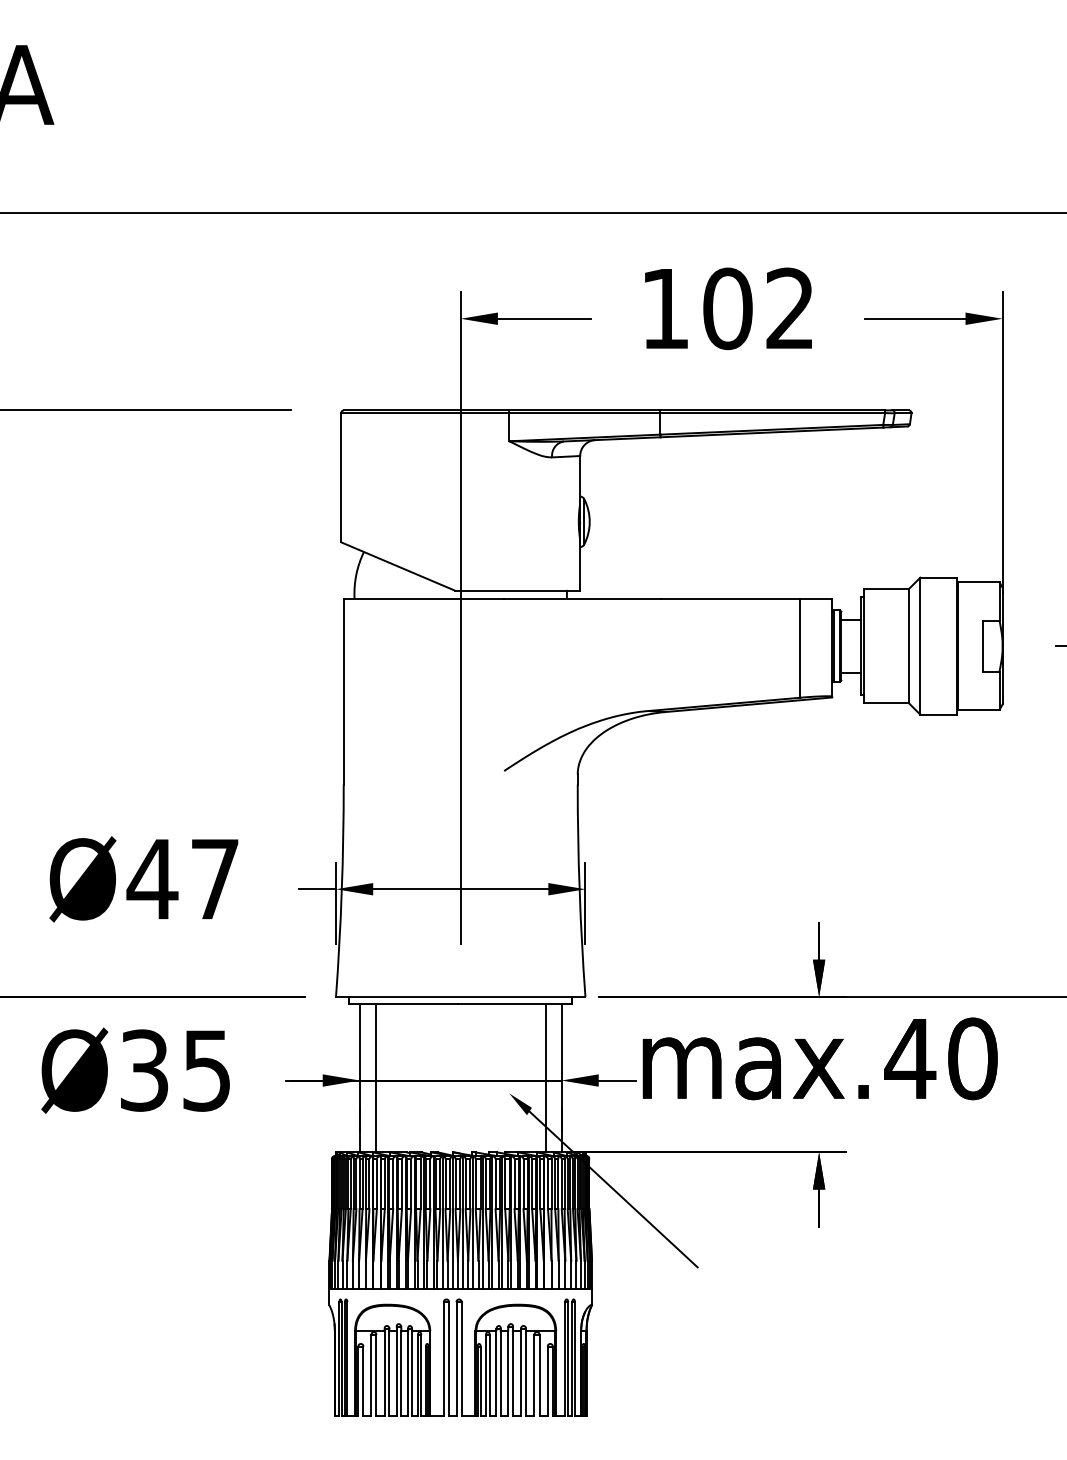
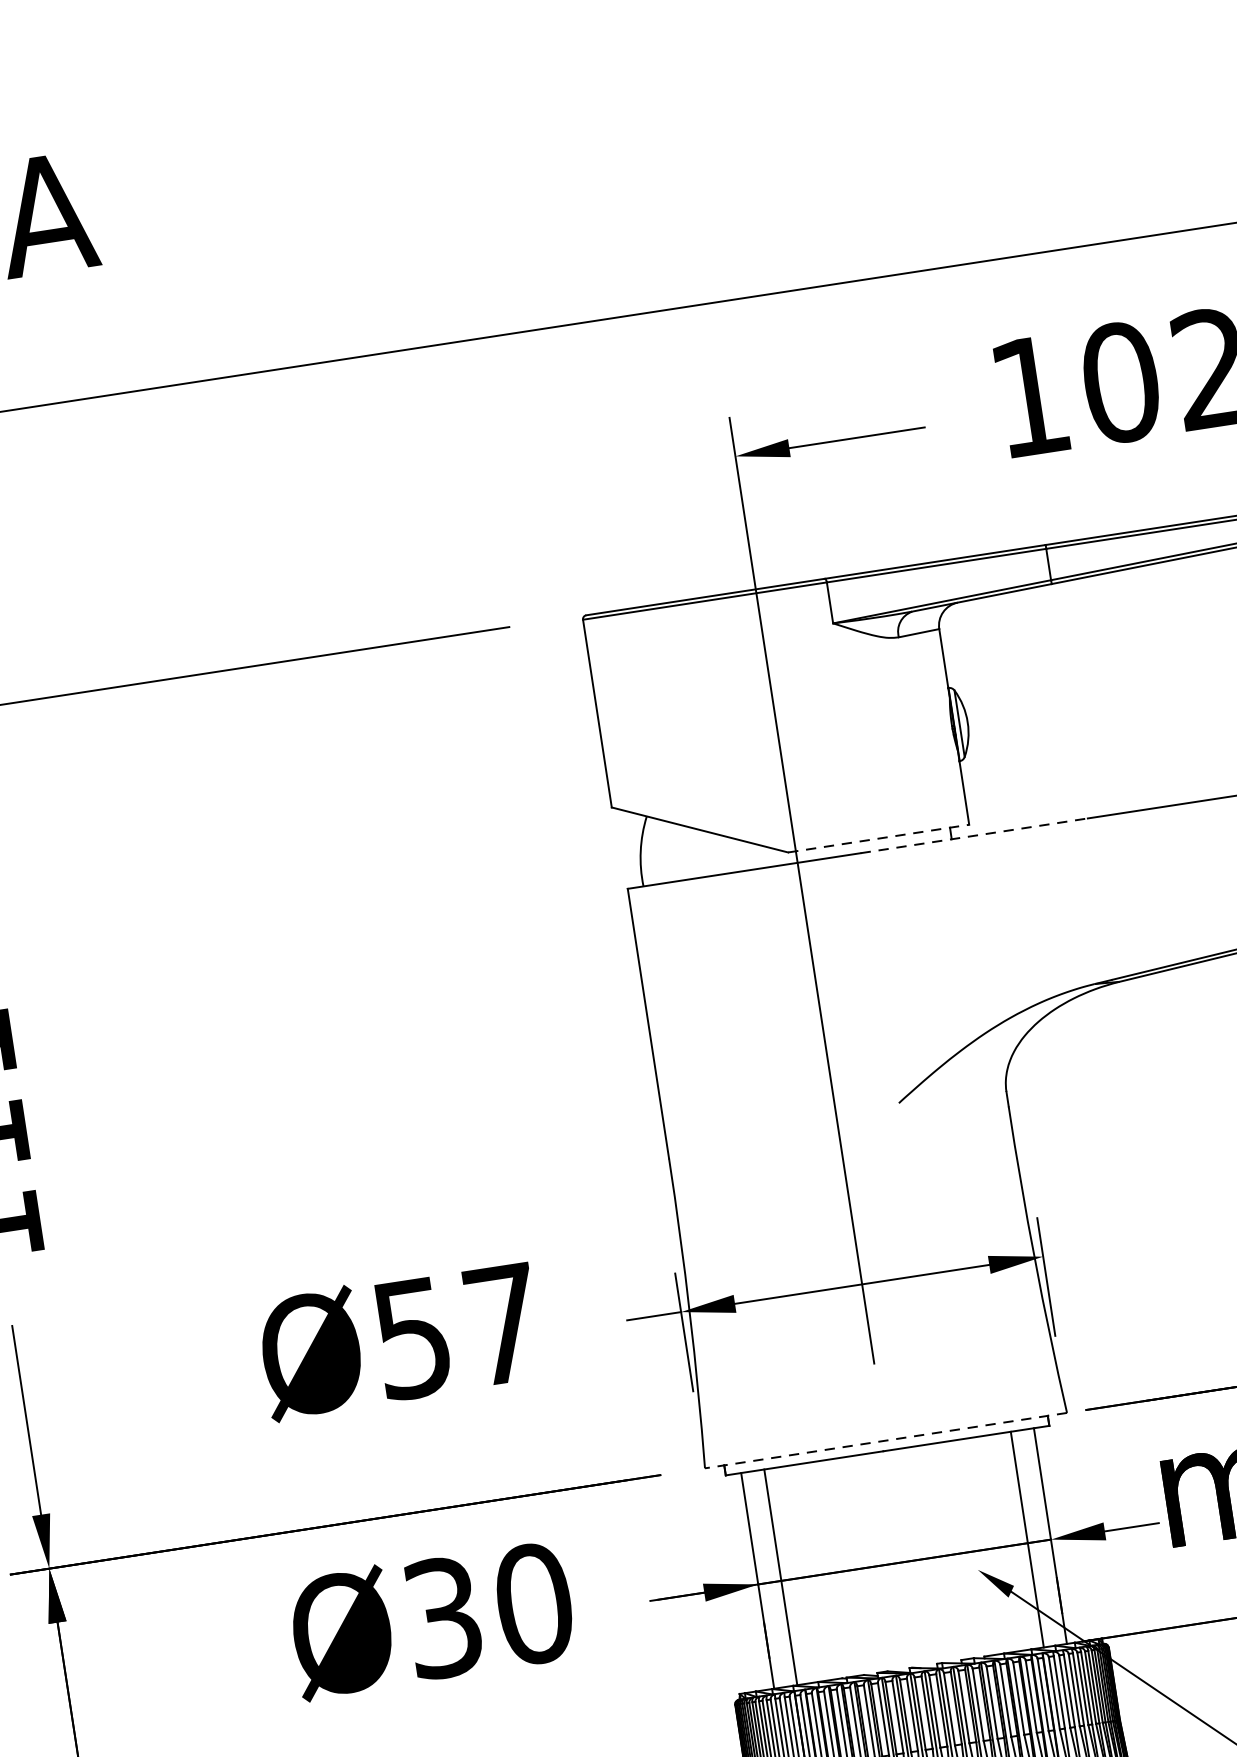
line: (518, 590) -> (879, 837), solid -> dashed
line: (582, 598) -> (974, 835), solid -> dashed
text: (152, 879) -> (412, 1338), Ø47 -> Ø57
line: (460, 996) -> (885, 1440), solid -> dashed
text: (206, 1070) -> (533, 1603), Ø35 -> Ø30

